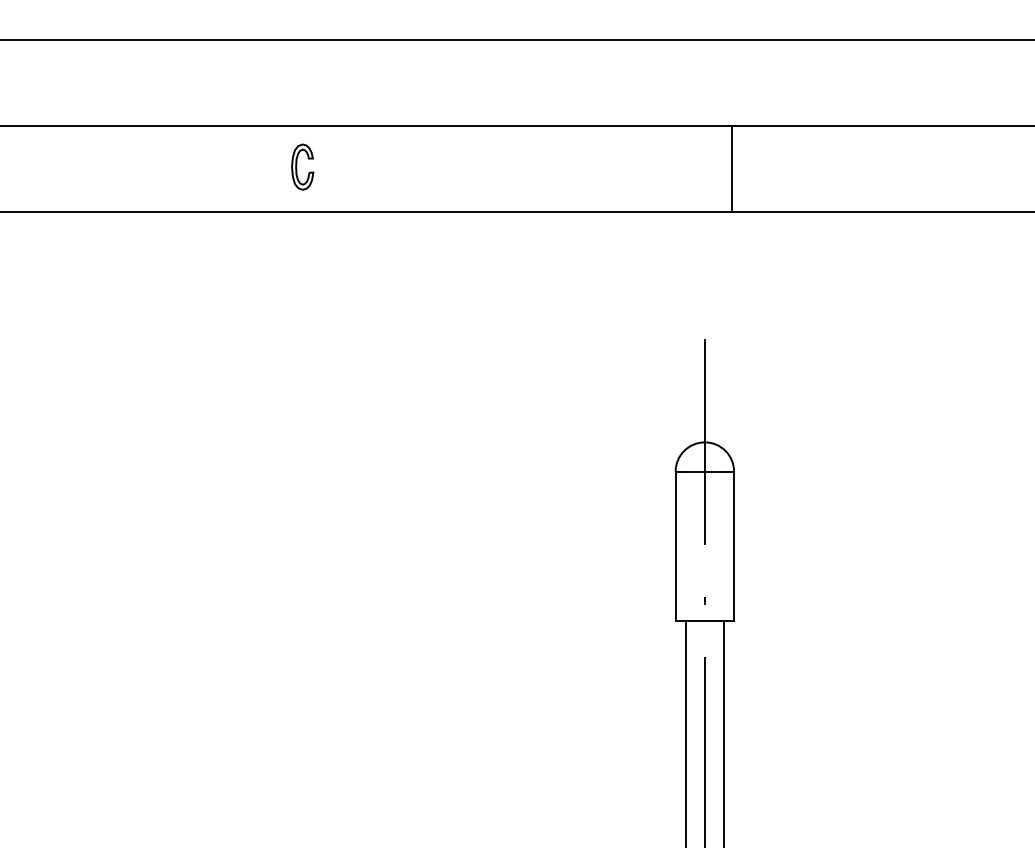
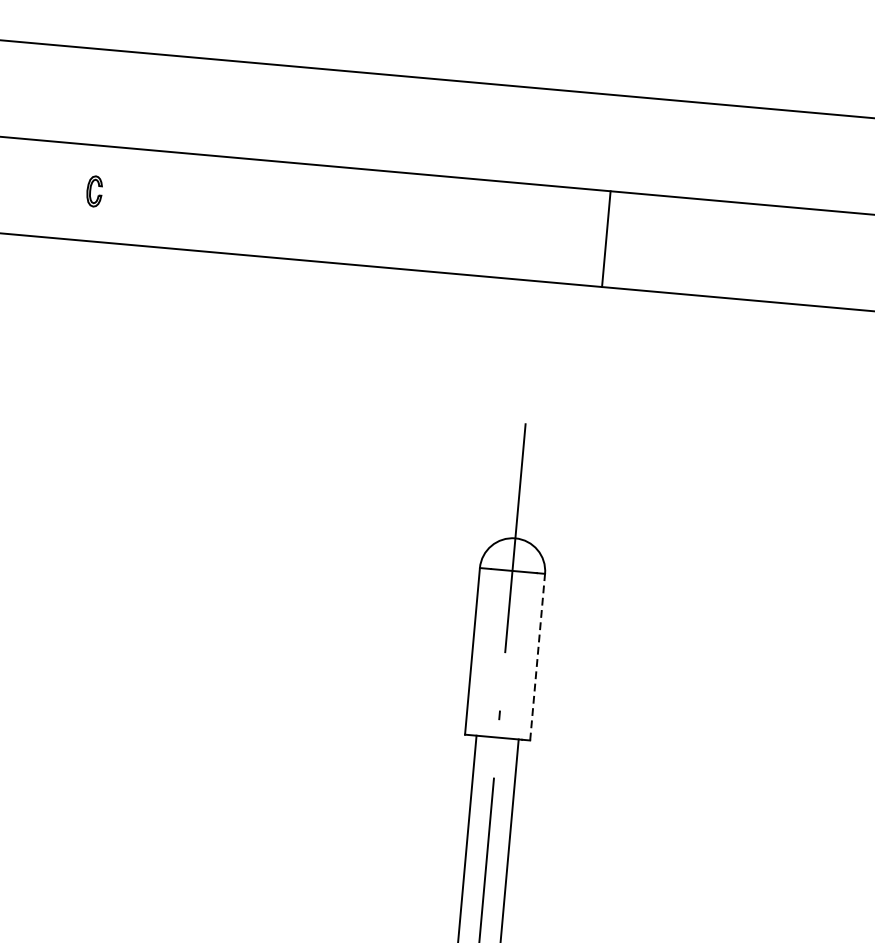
part: (302, 166) -> (94, 190), size x0.6
line: (732, 168) -> (606, 238), moved
line: (734, 546) -> (538, 657), solid -> dashed

